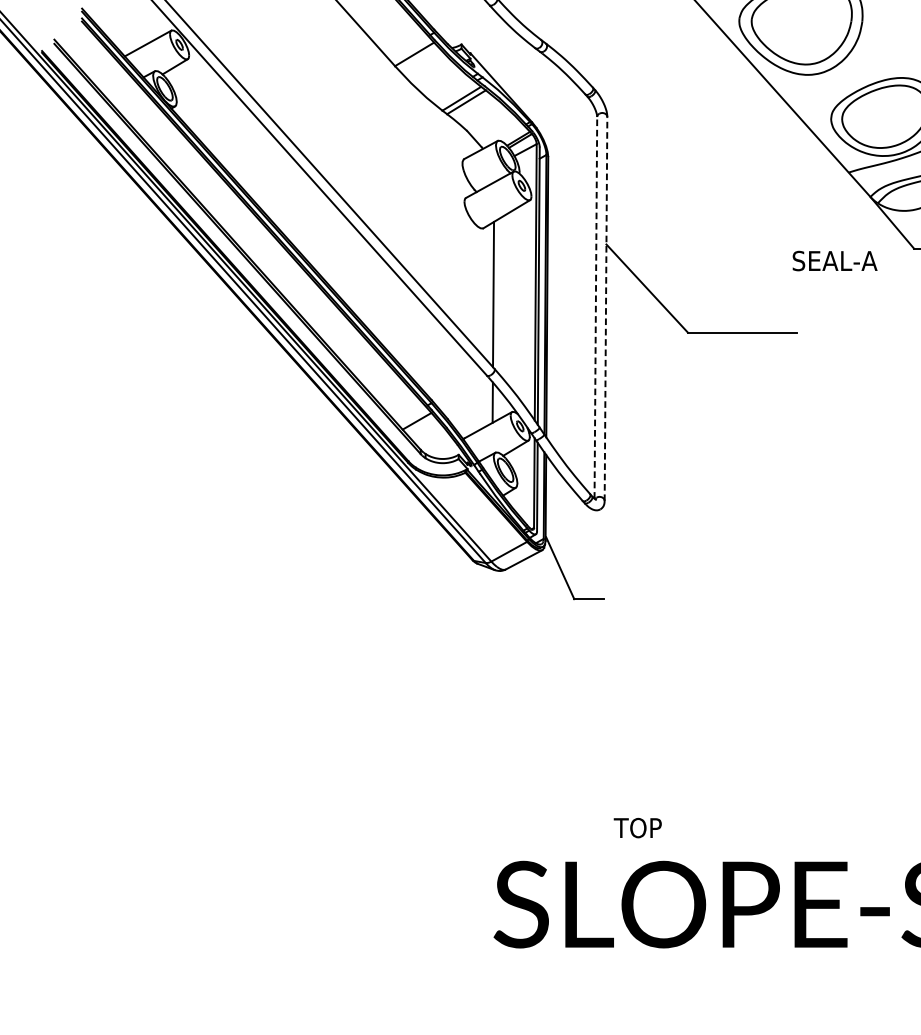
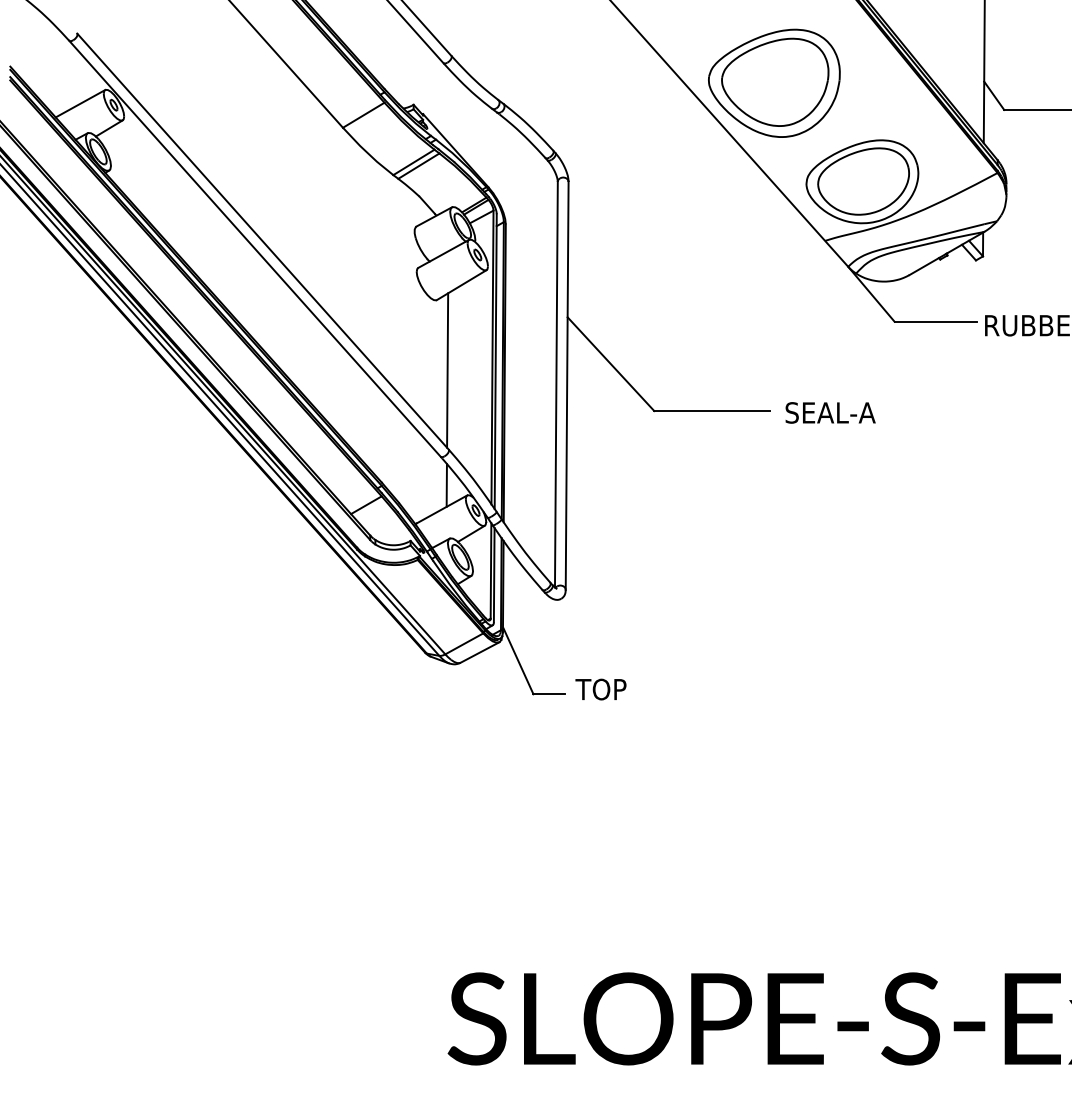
text: (834, 260) -> (830, 412), moved
line: (595, 307) -> (556, 384), dashed -> solid
line: (606, 308) -> (567, 385), dashed -> solid
text: (637, 828) -> (600, 689), moved

